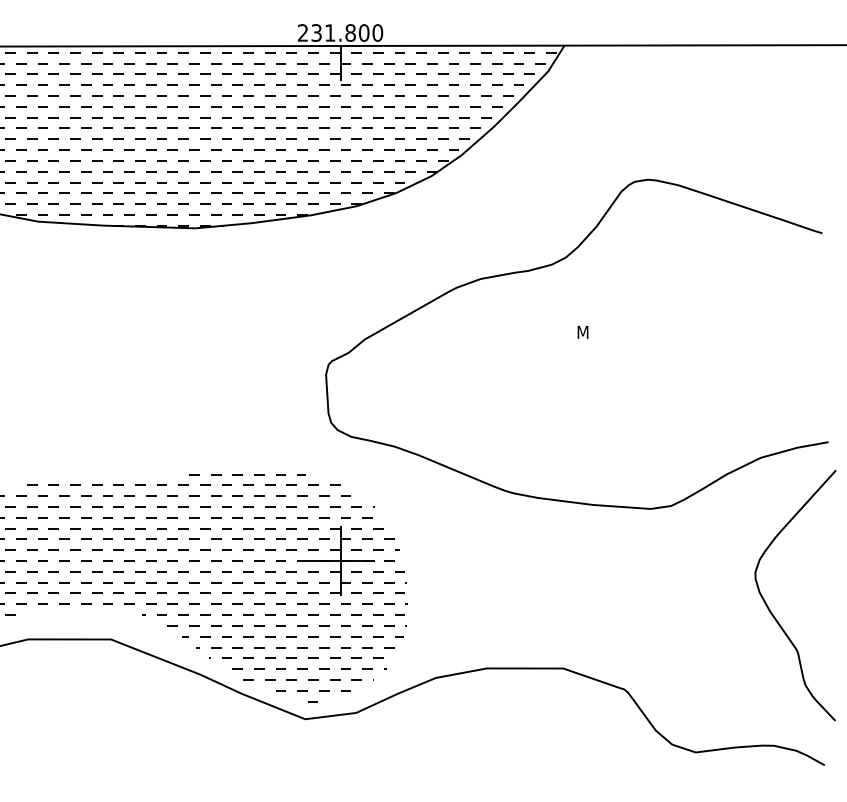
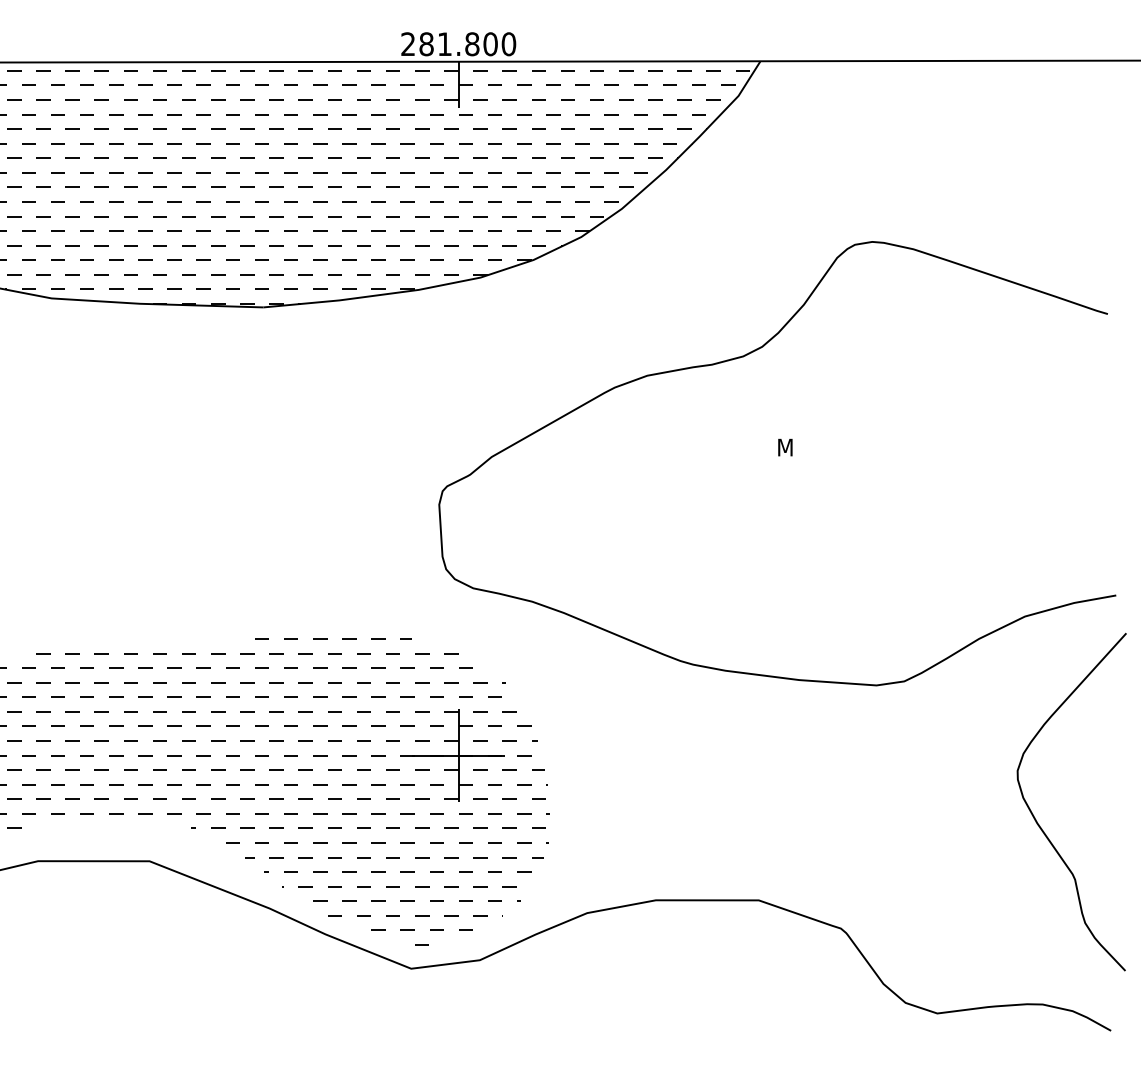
text: (316, 33) -> (426, 44), 231.800 -> 281.800

